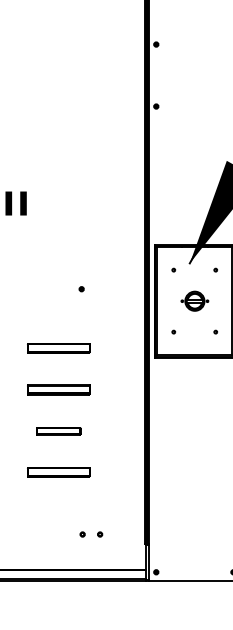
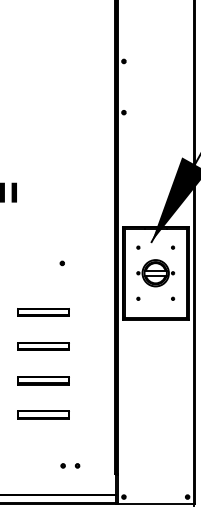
part: (194, 301) -> (155, 273), size x1.67
part: (58, 431) -> (43, 380), size x1.43

